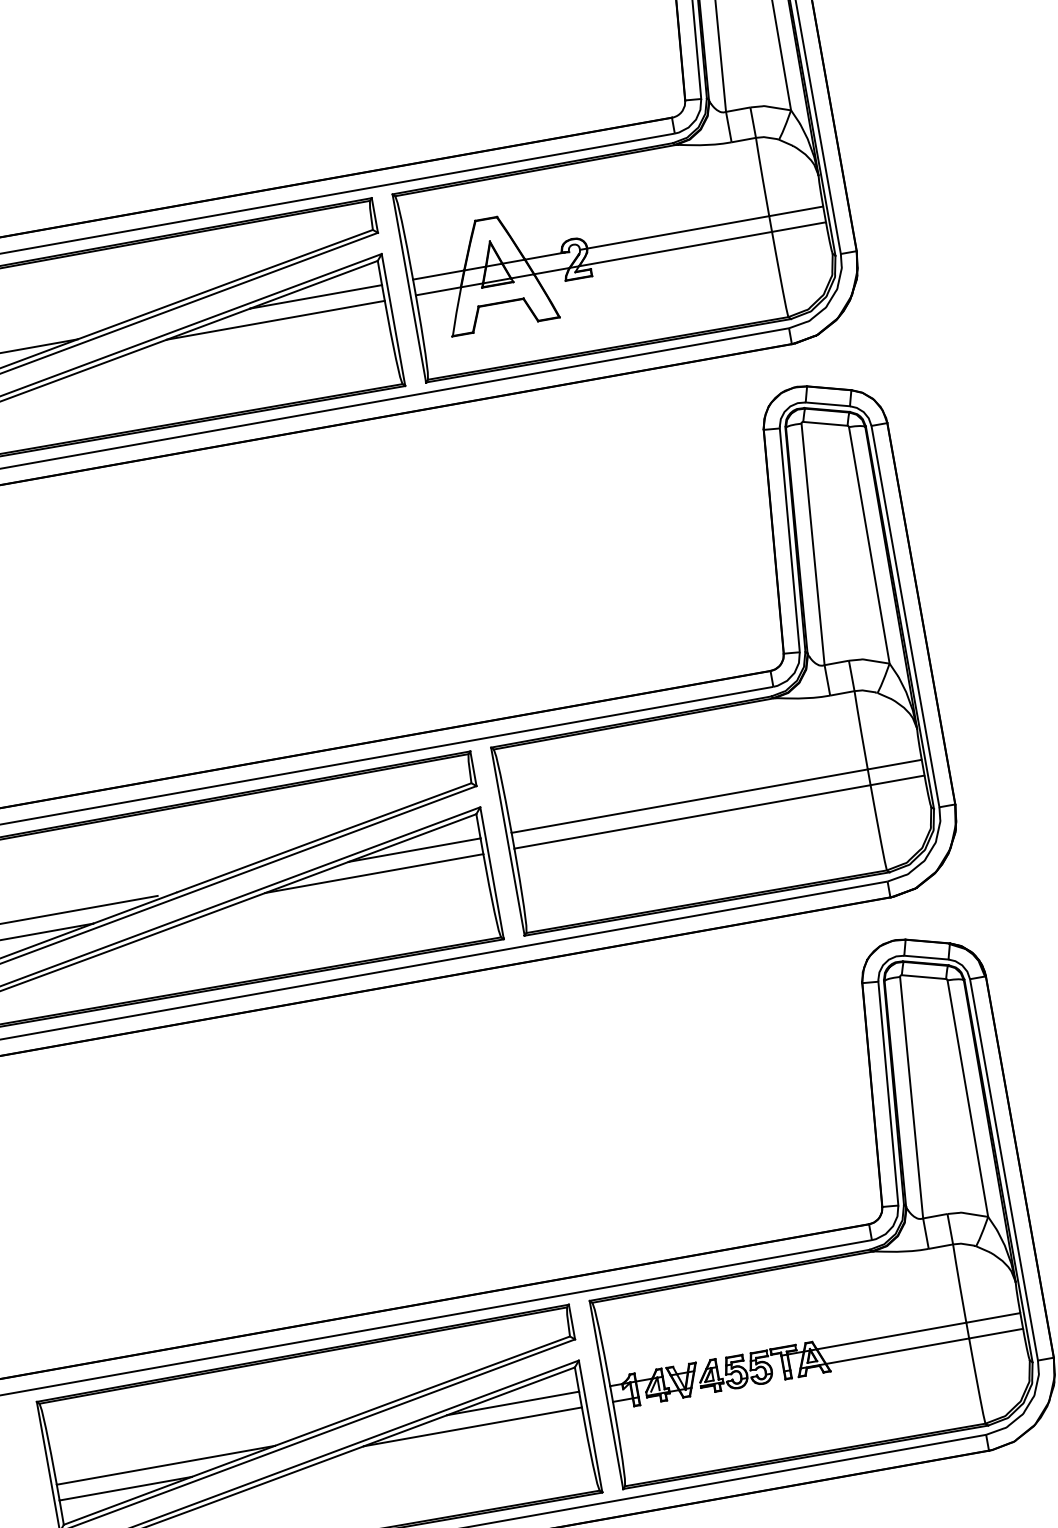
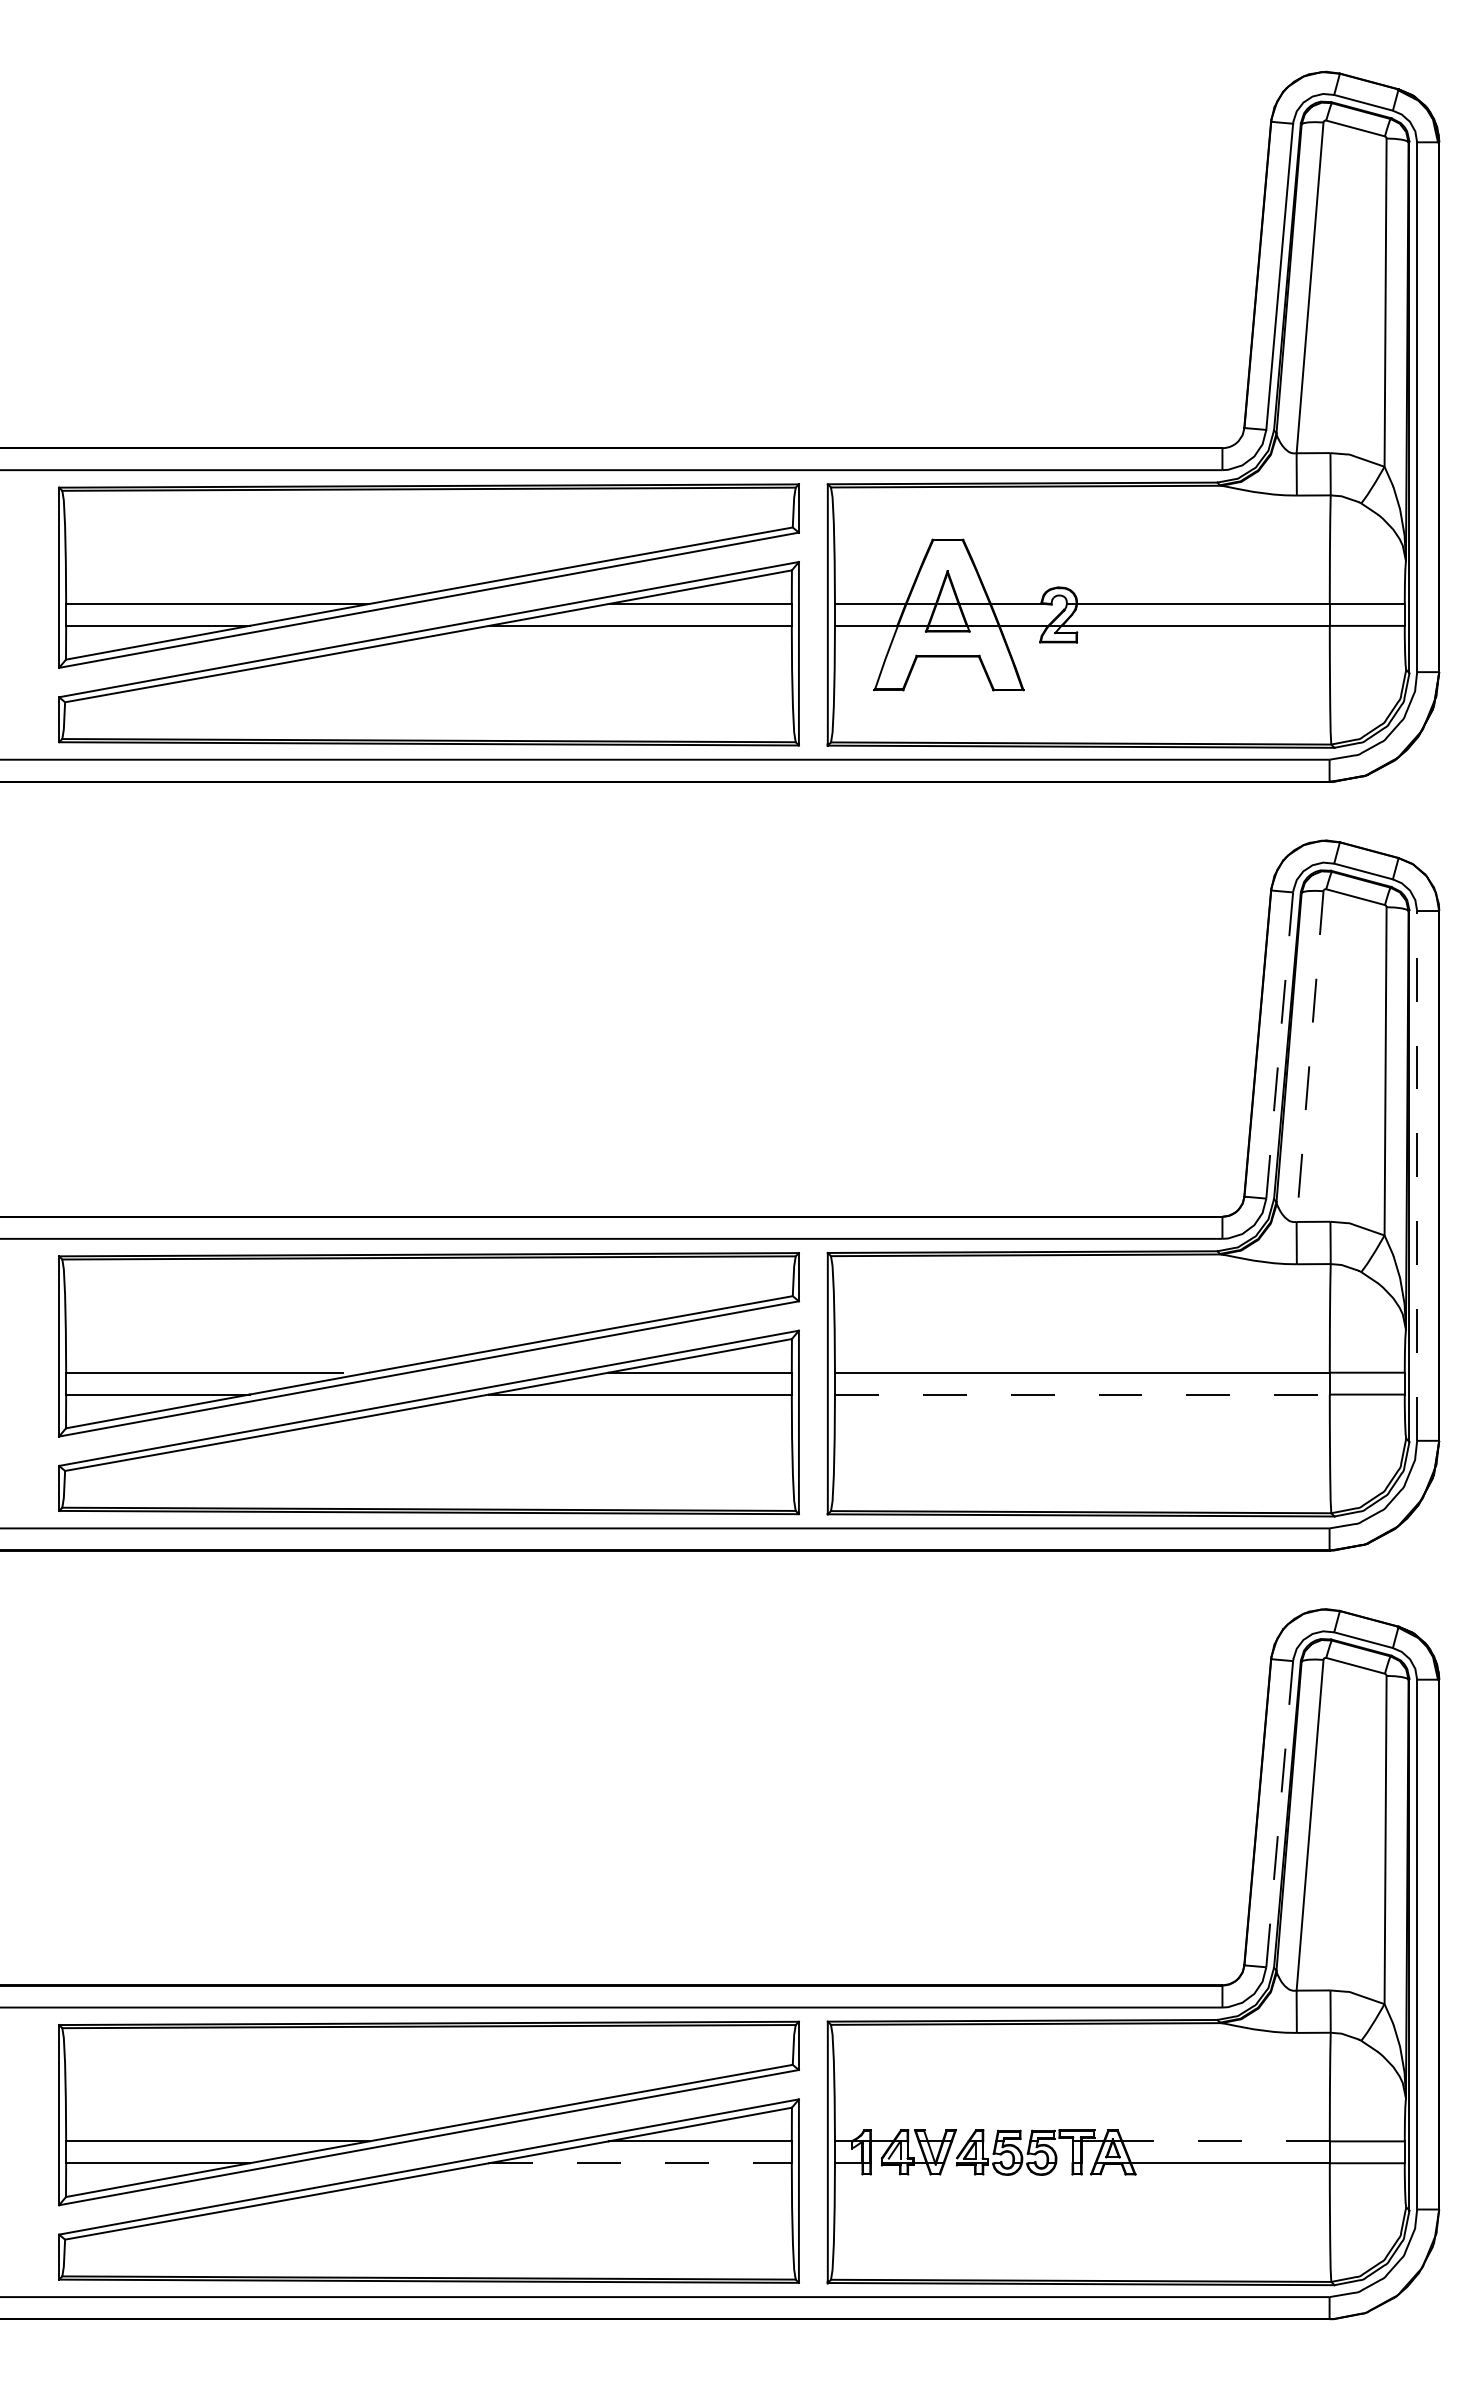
line: (789, 540) -> (1279, 1045), solid -> dashed
line: (813, 544) -> (1310, 1056), solid -> dashed
line: (905, 616) -> (1417, 1175), solid -> dashed
line: (692, 816) -> (1082, 1394), solid -> dashed
line: (888, 1093) -> (1279, 1814), solid -> dashed
line: (892, 1336) -> (1226, 2141), solid -> dashed
line: (473, 1427) -> (640, 2163), solid -> dashed

